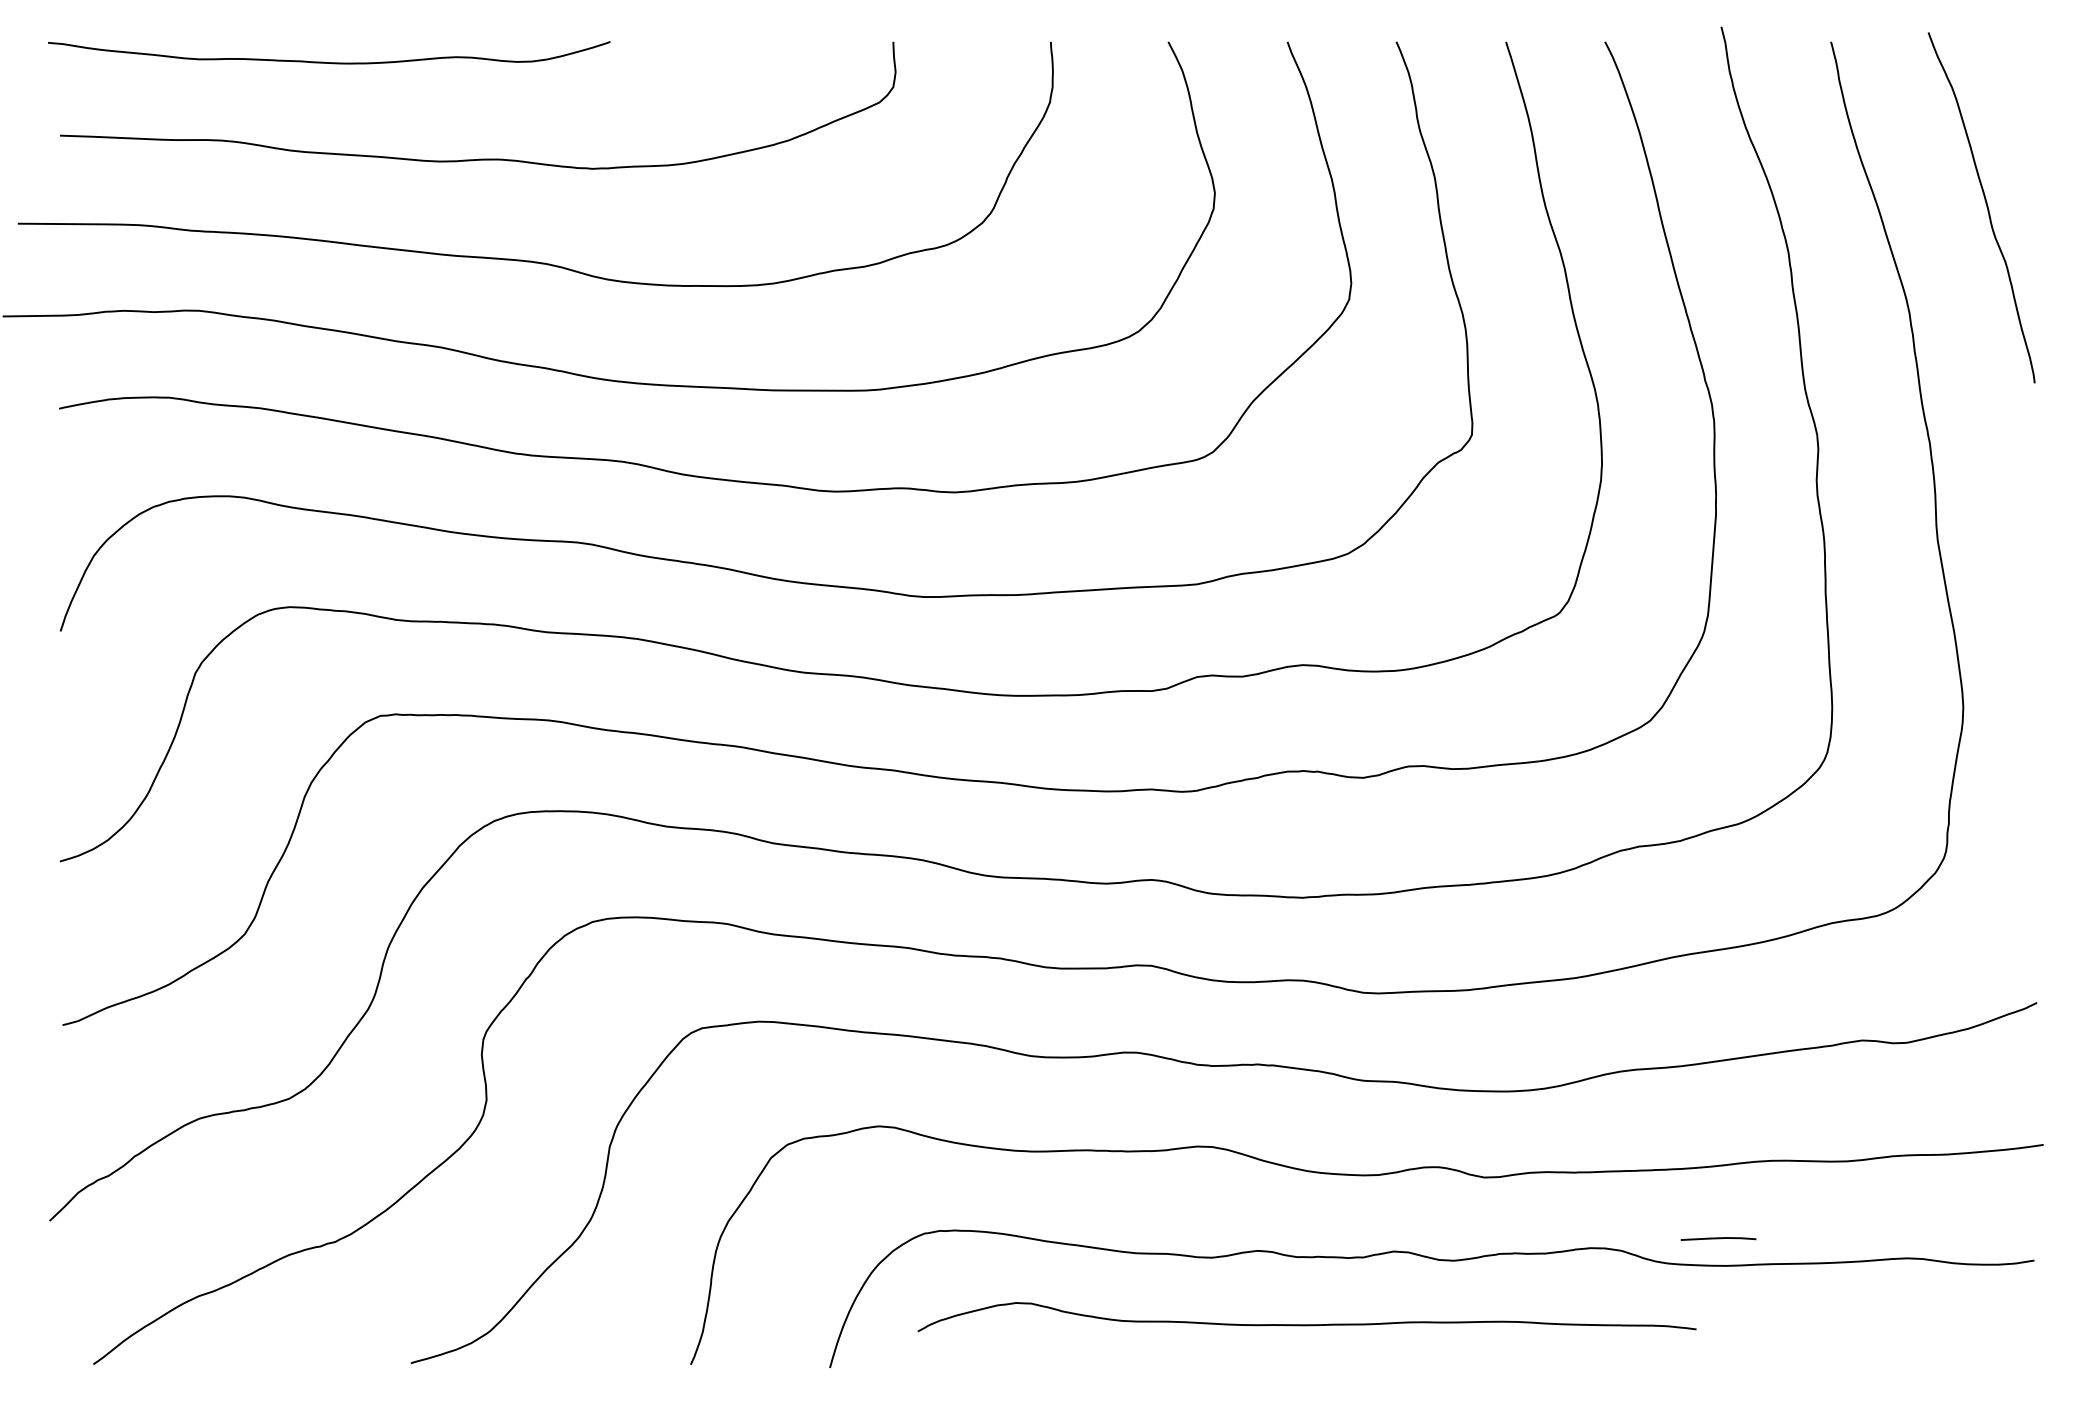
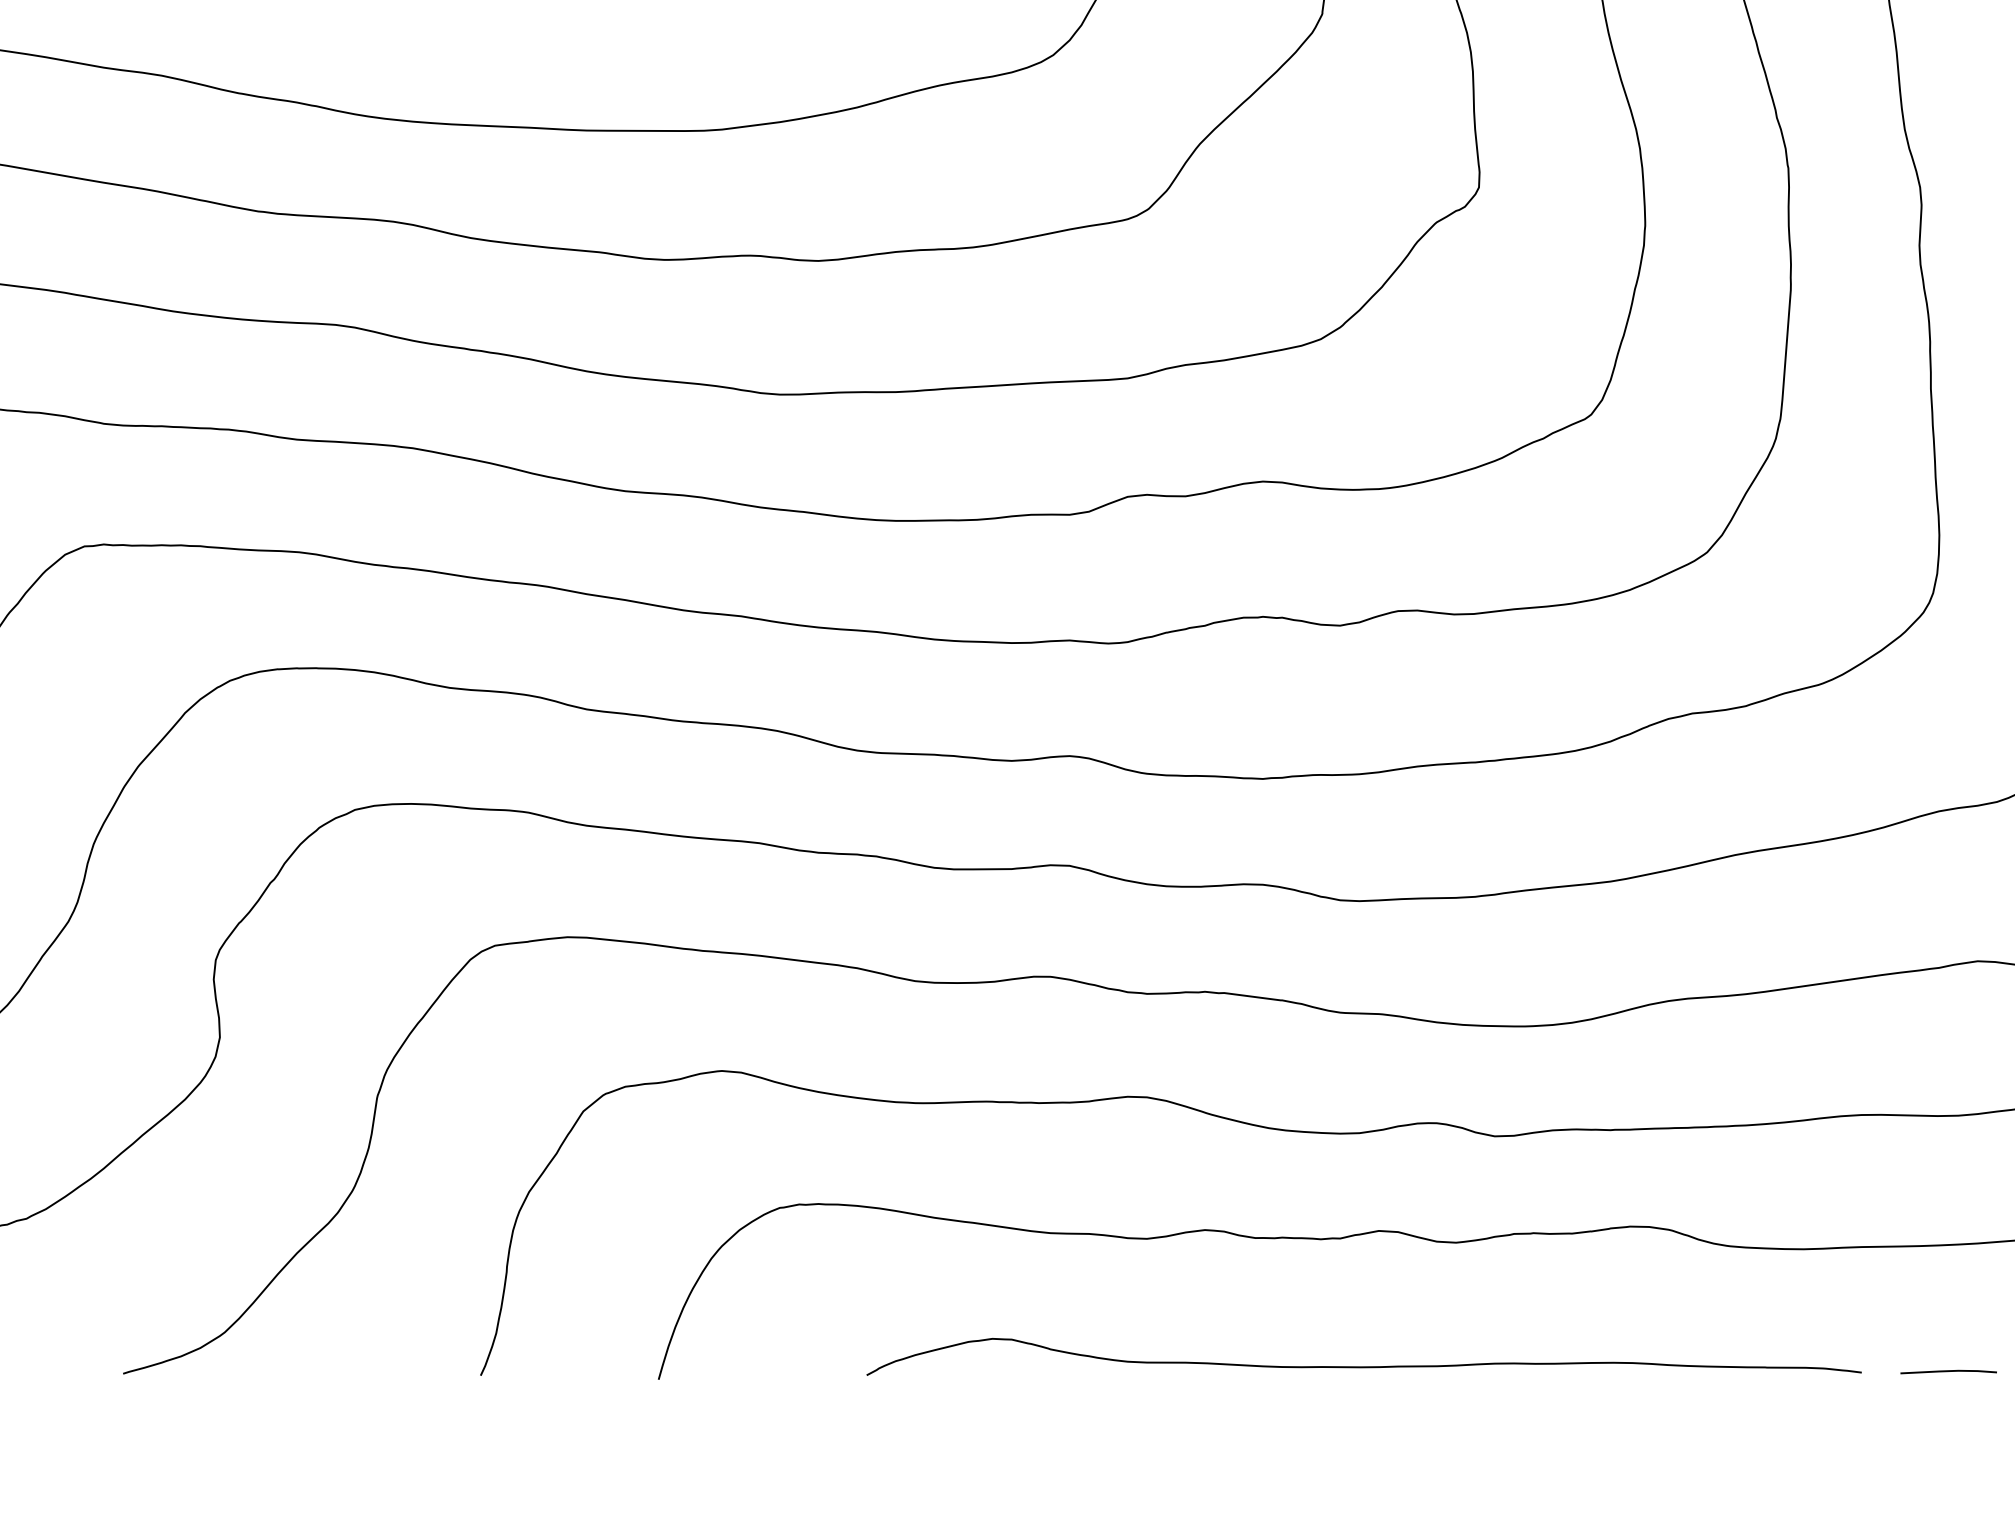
line: (1718, 1238) -> (1948, 1371), moved
curve: (1306, 1324) -> (1363, 1366), moved

